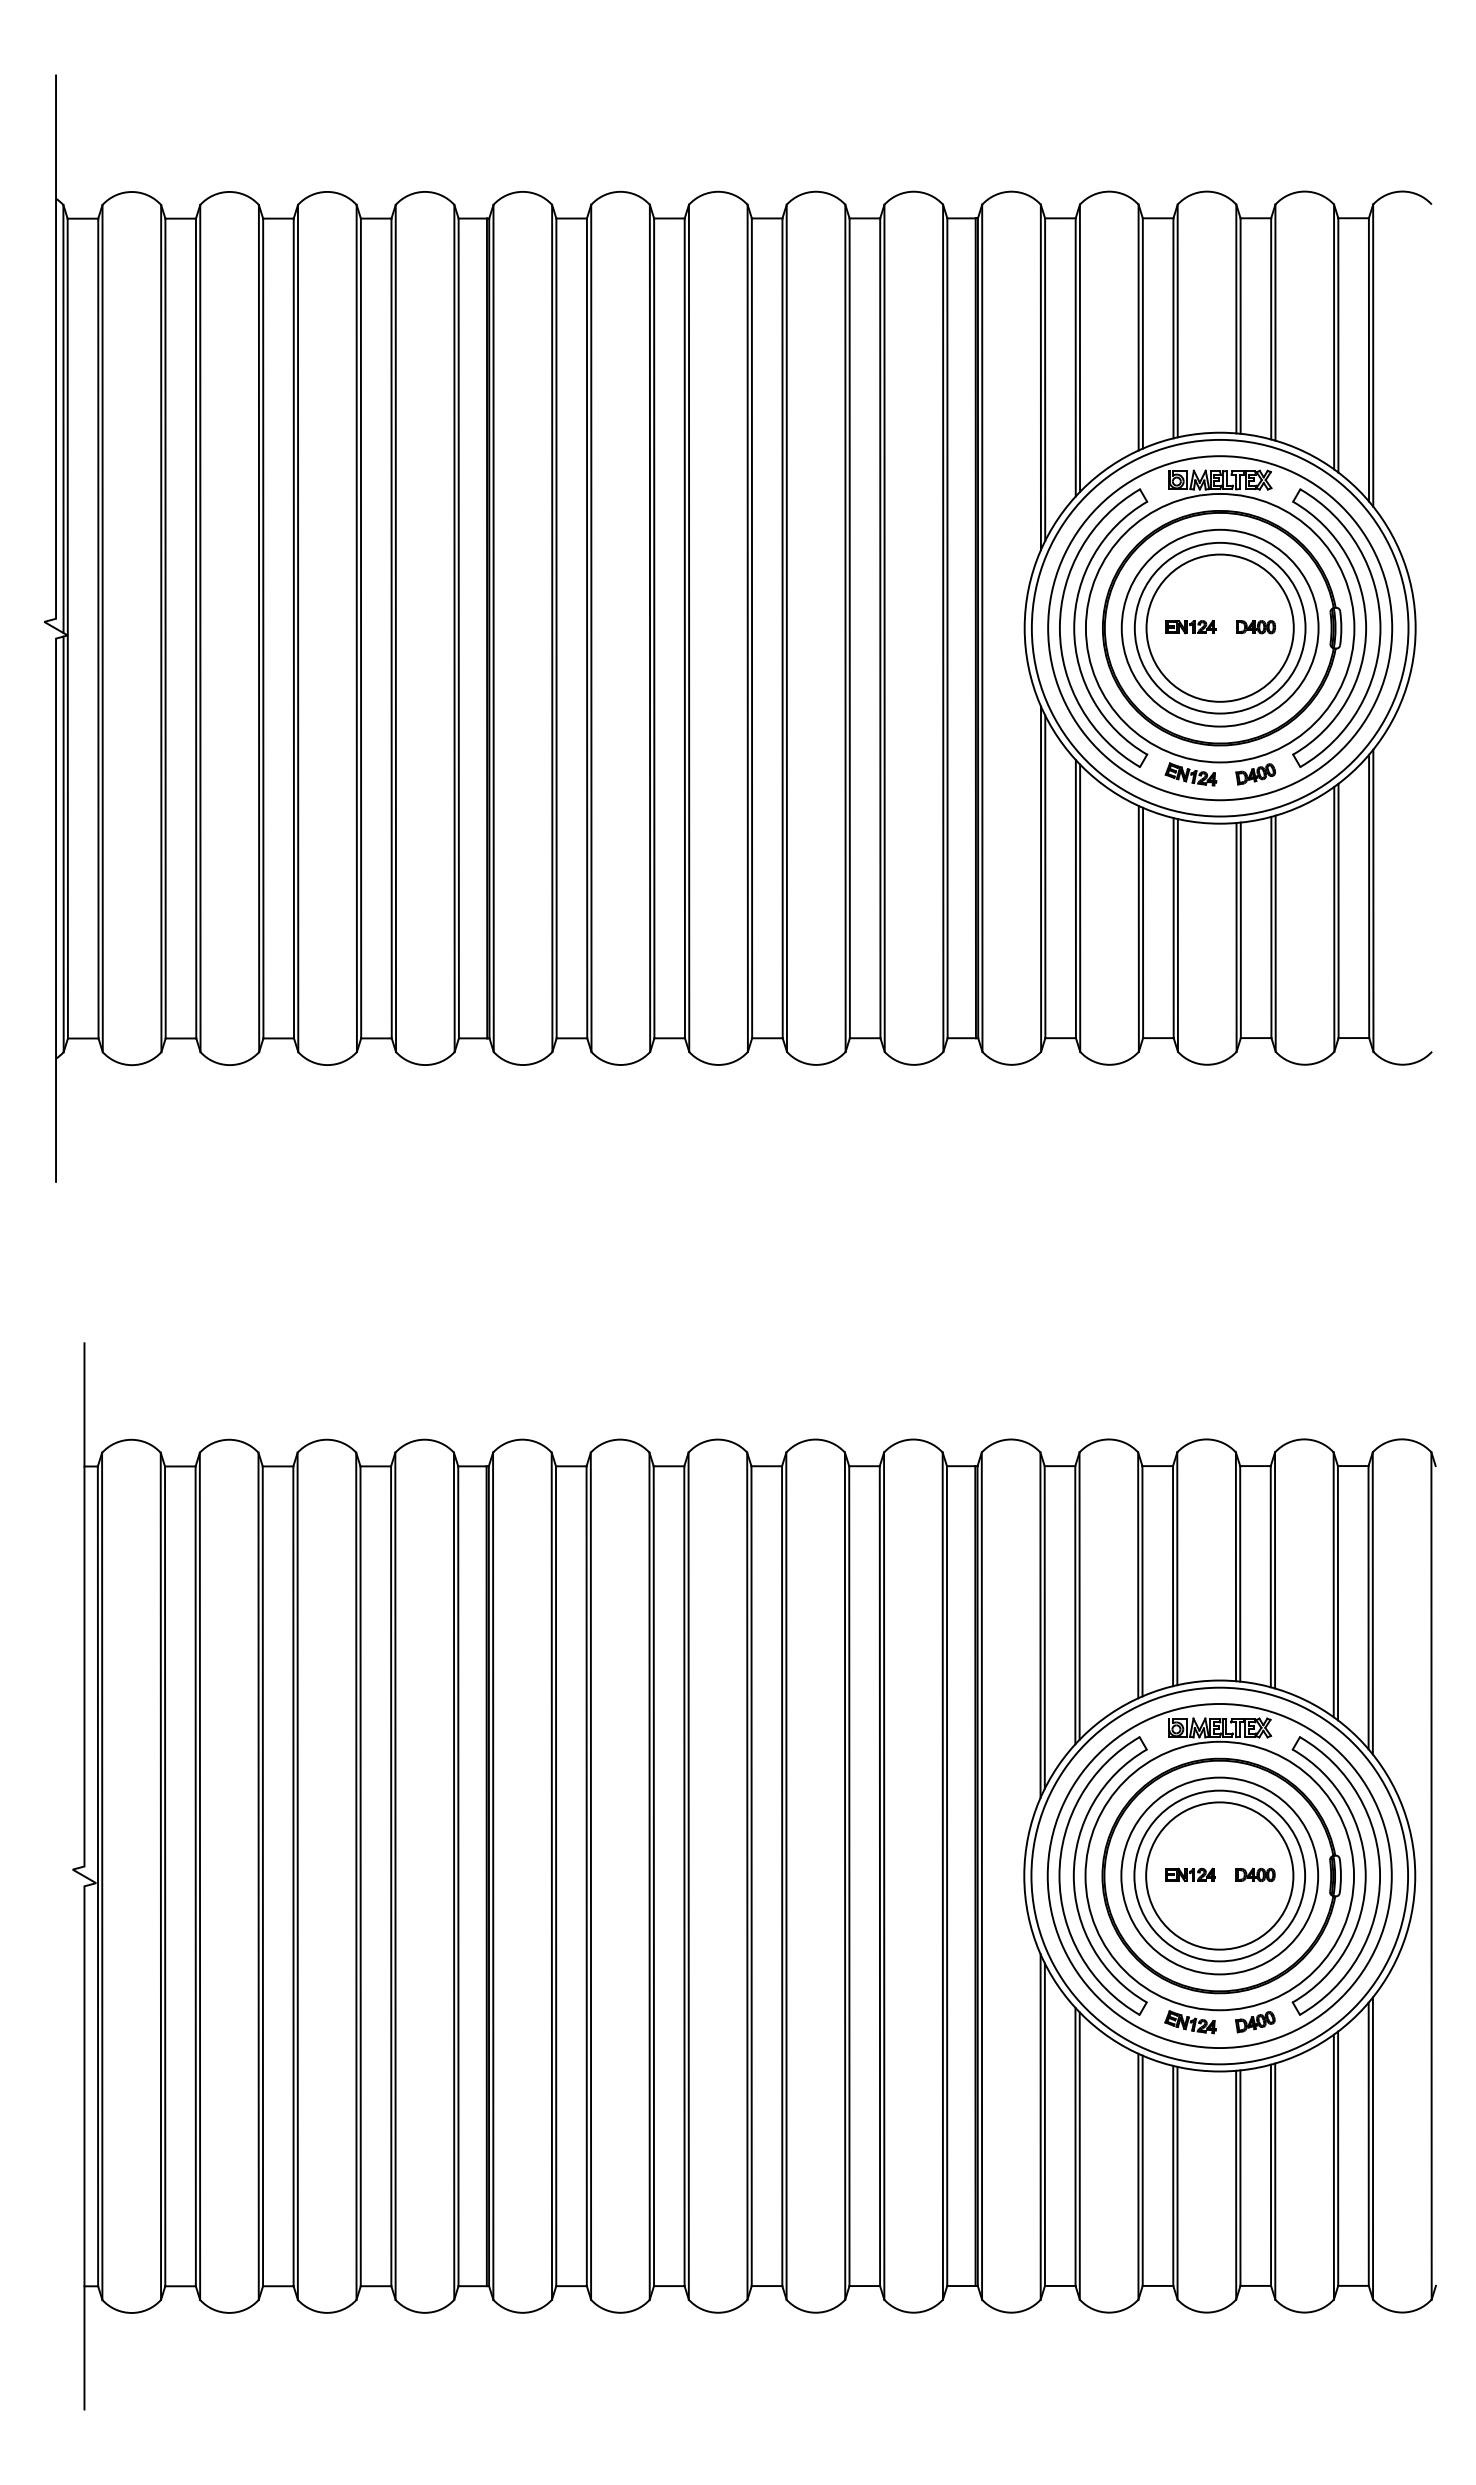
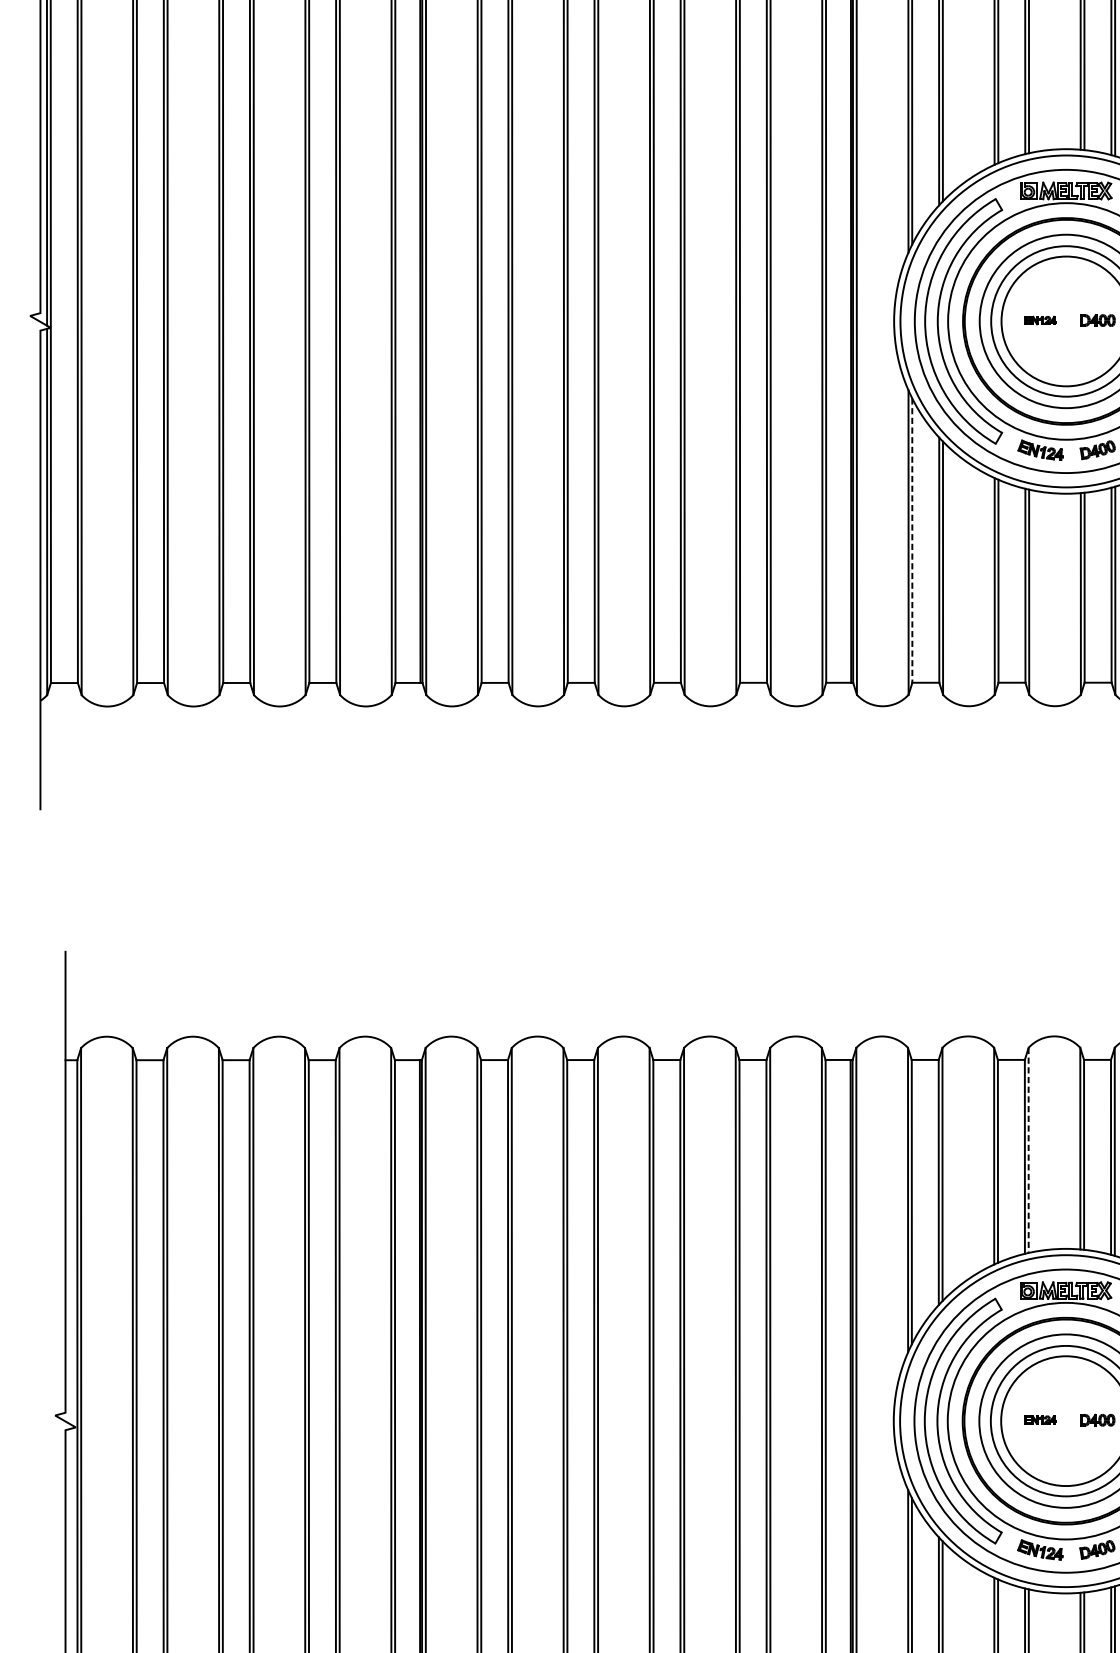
part: (1190, 627) -> (1040, 320), size x0.7
line: (1045, 877) -> (912, 541), solid -> dashed
line: (1177, 1569) -> (1028, 1151), solid -> dashed
part: (1190, 1874) -> (1040, 1419), size x0.7

